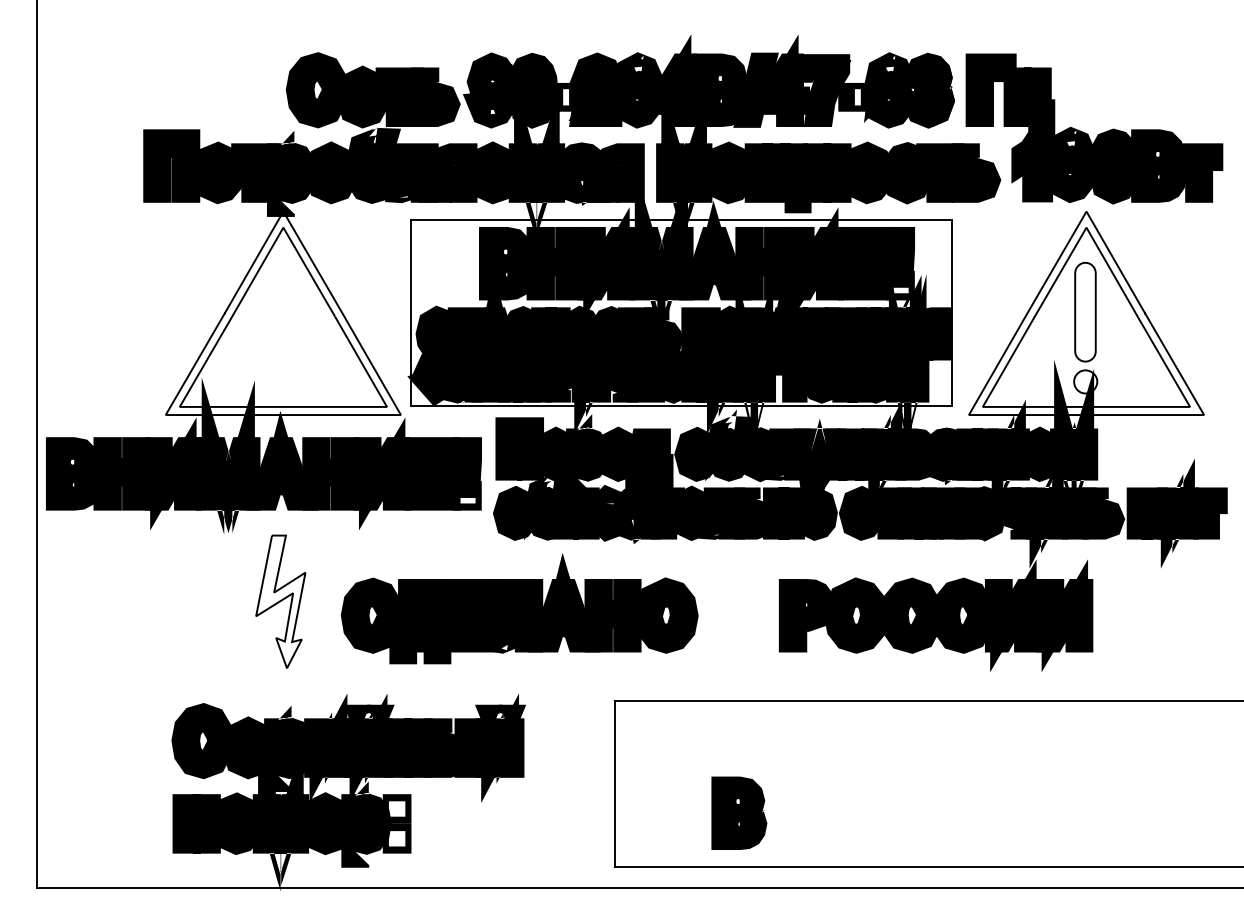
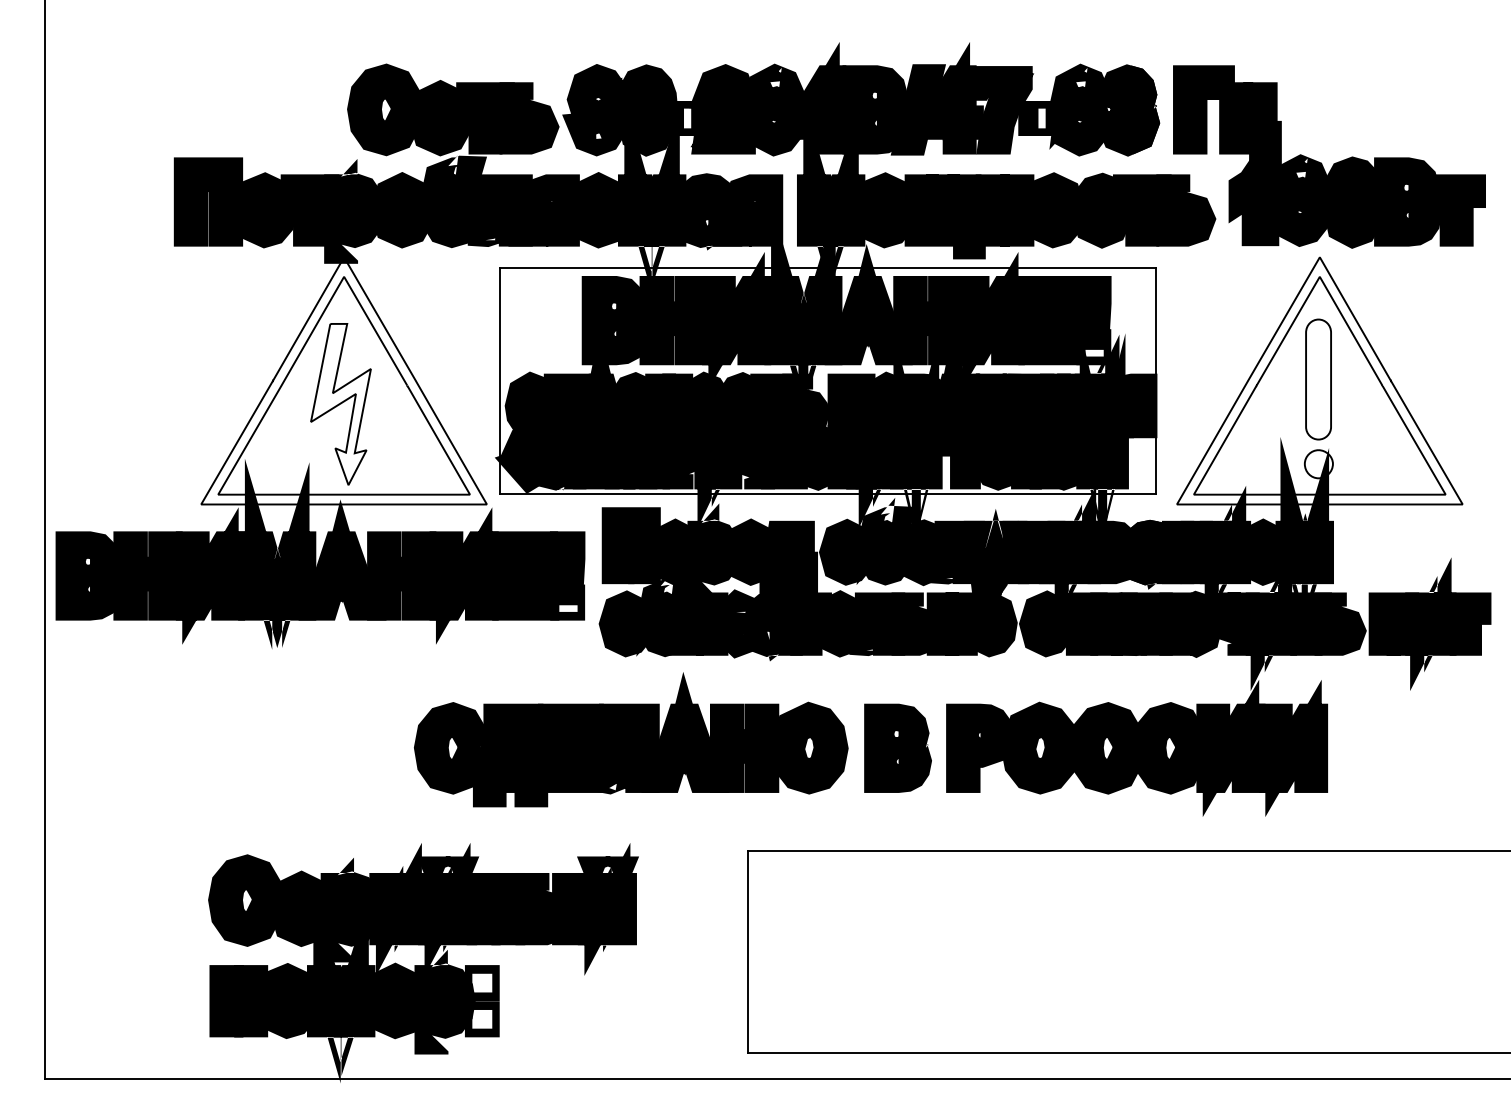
part: (280, 601) -> (340, 404), moved
part: (738, 812) -> (897, 747), moved

